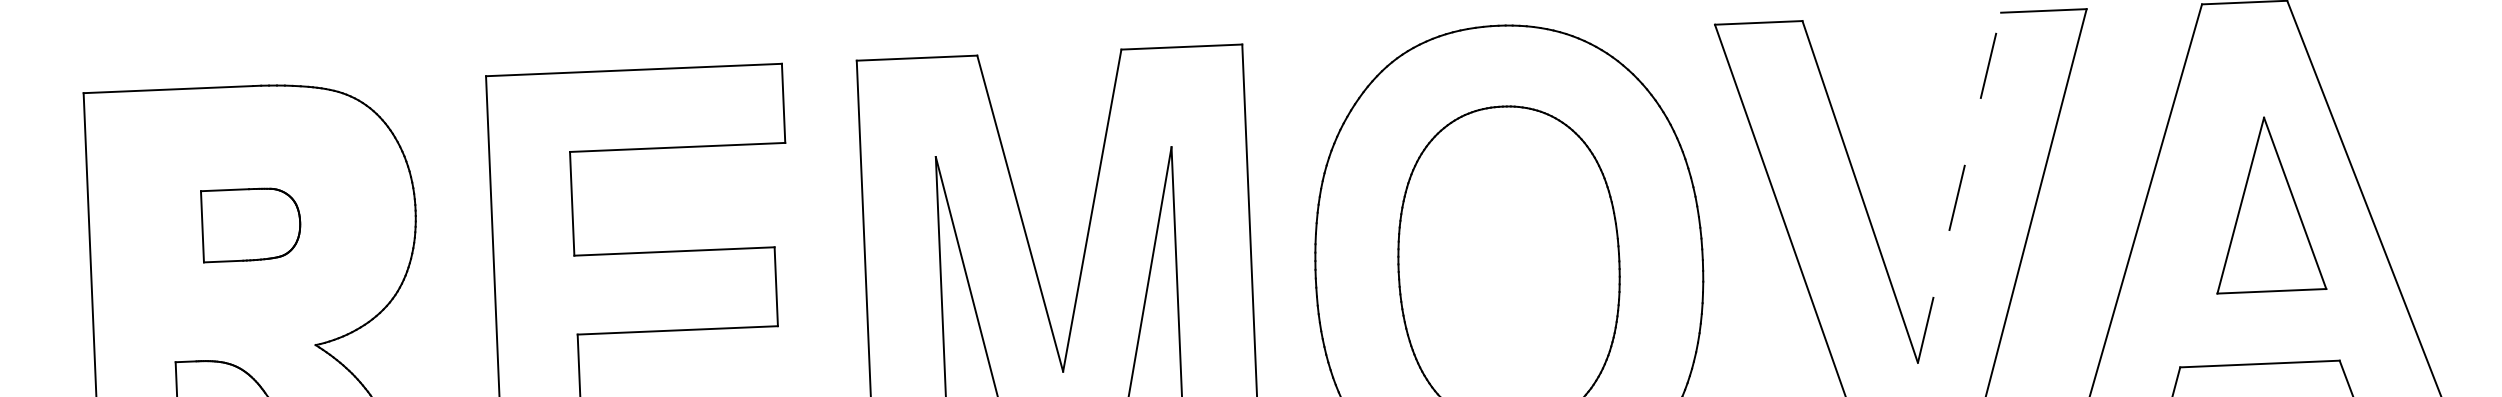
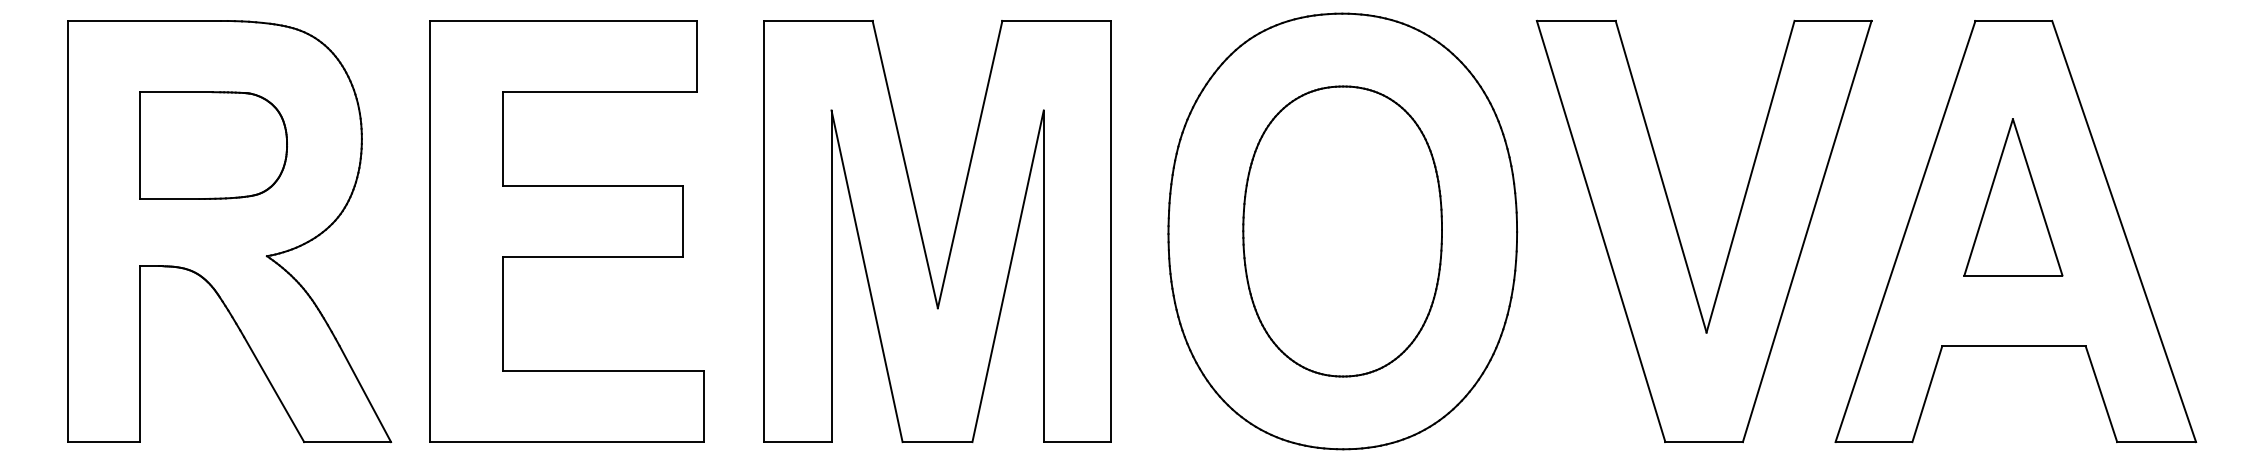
line: (1959, 187) -> (1750, 176), dashed -> solid
part: (2268, 204) -> (2013, 197), moved
part: (251, 224) -> (213, 145), size x1.67

